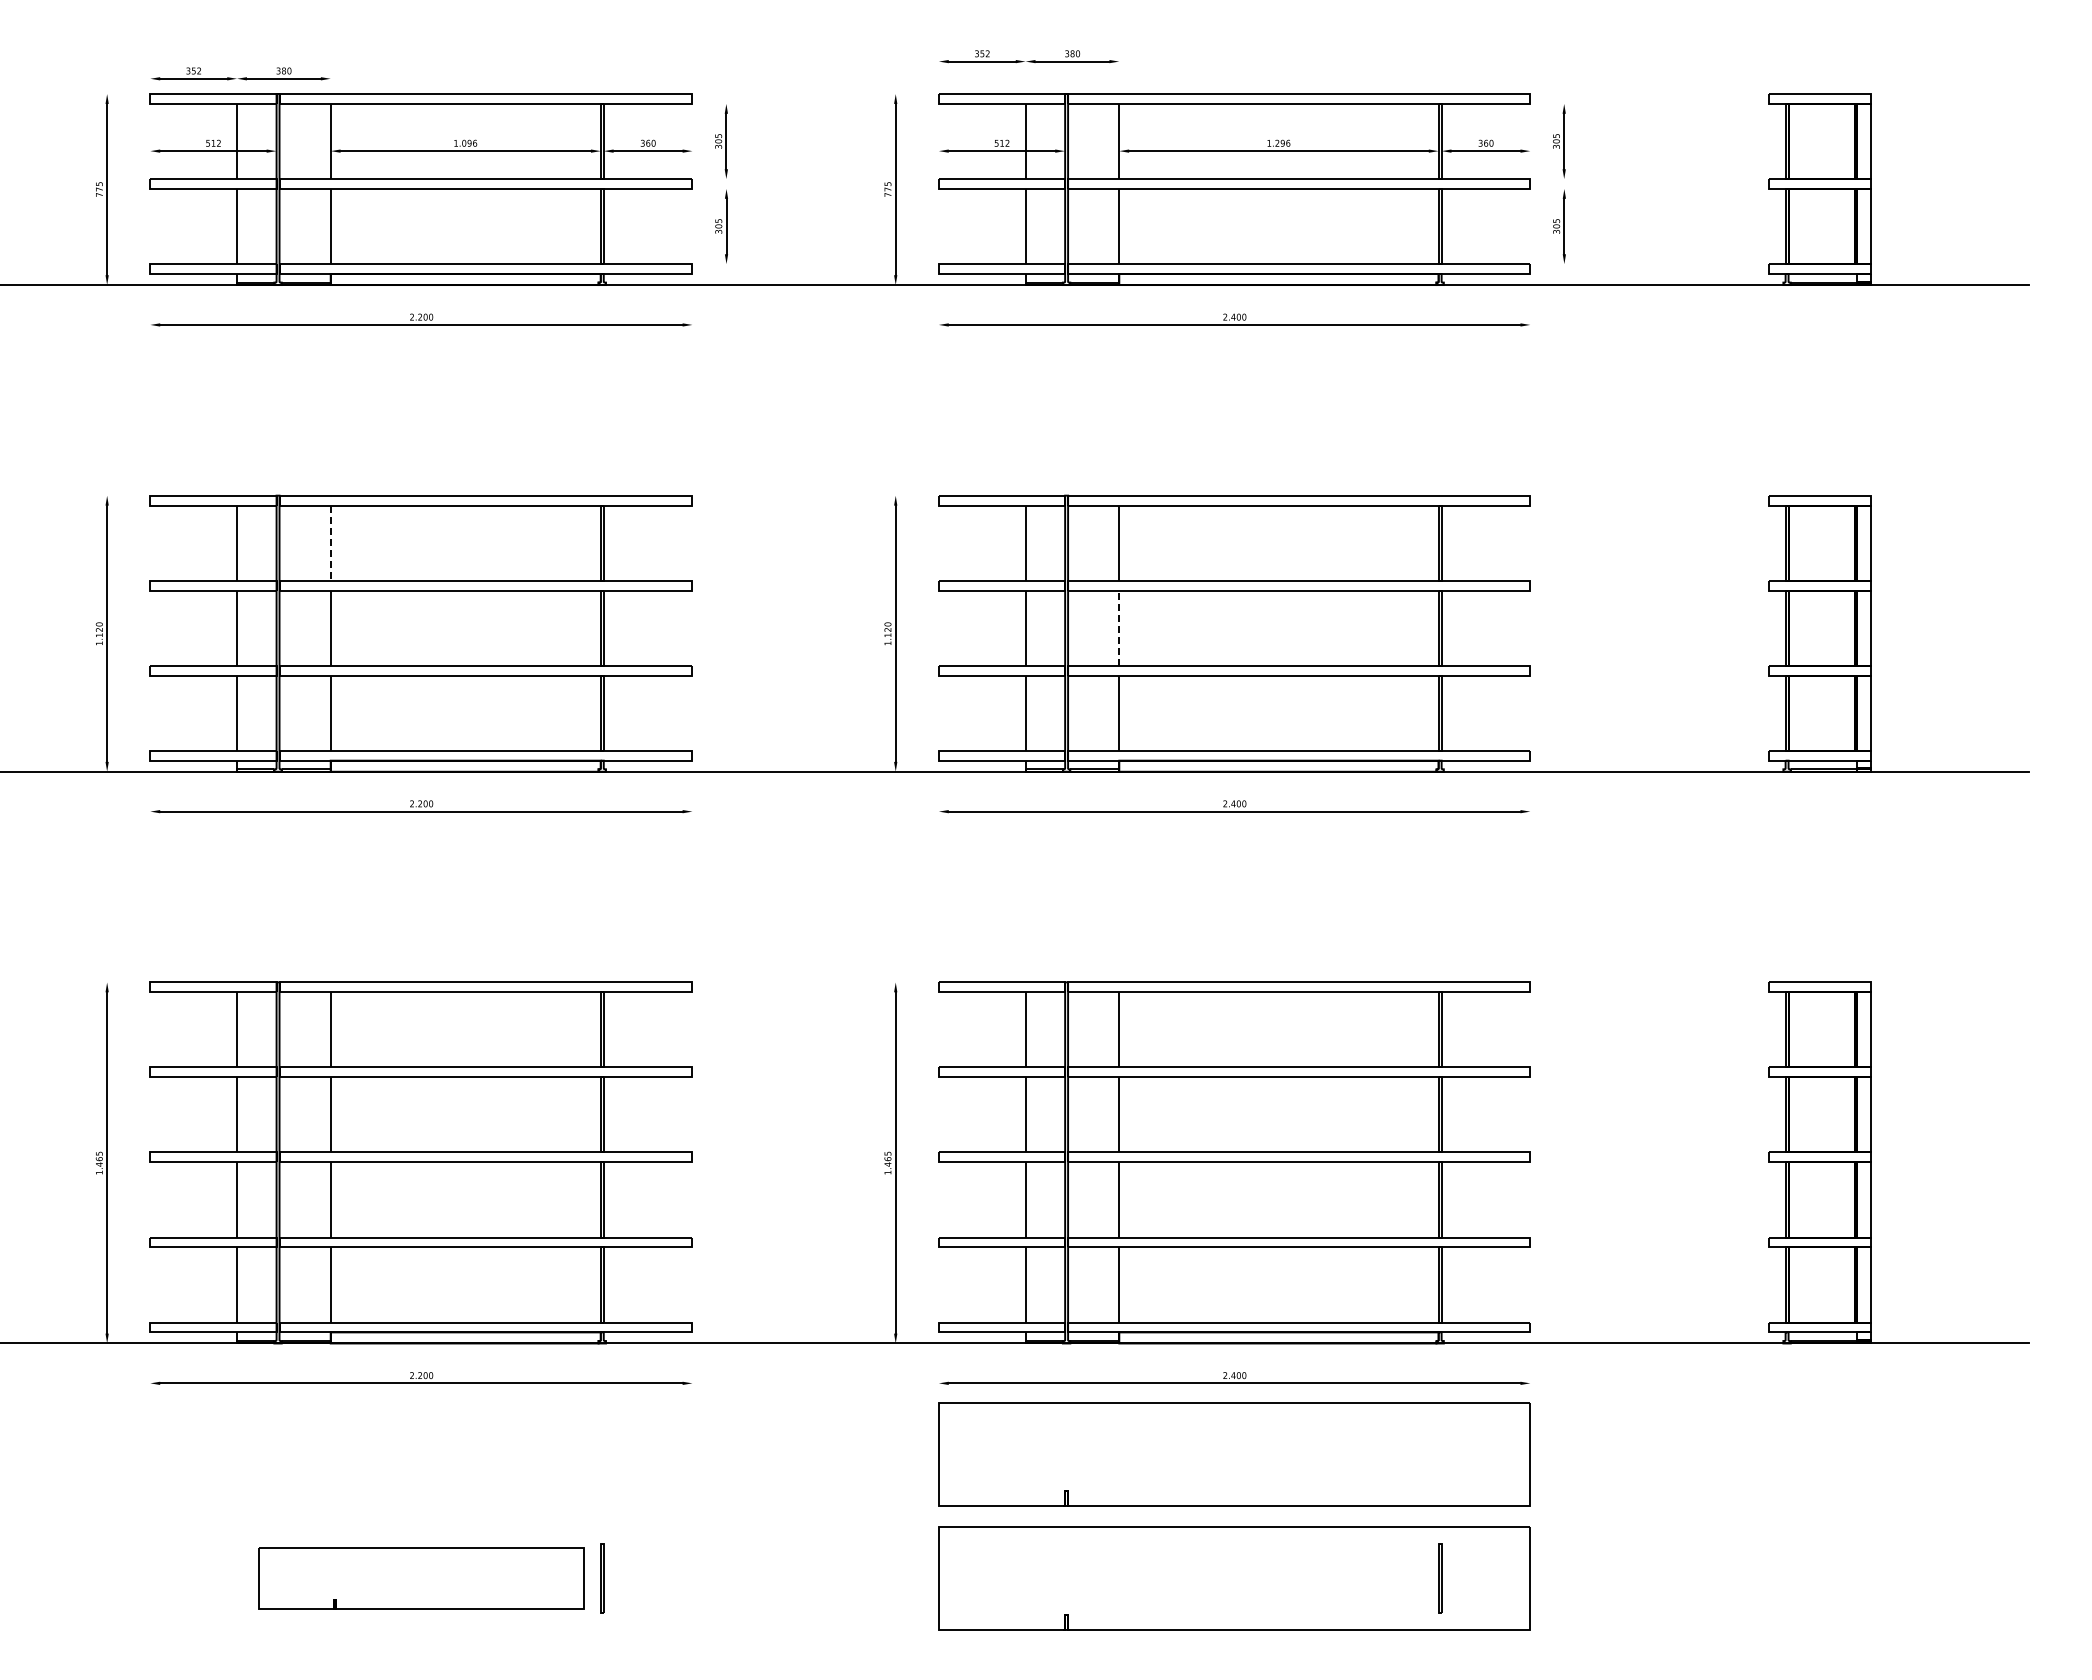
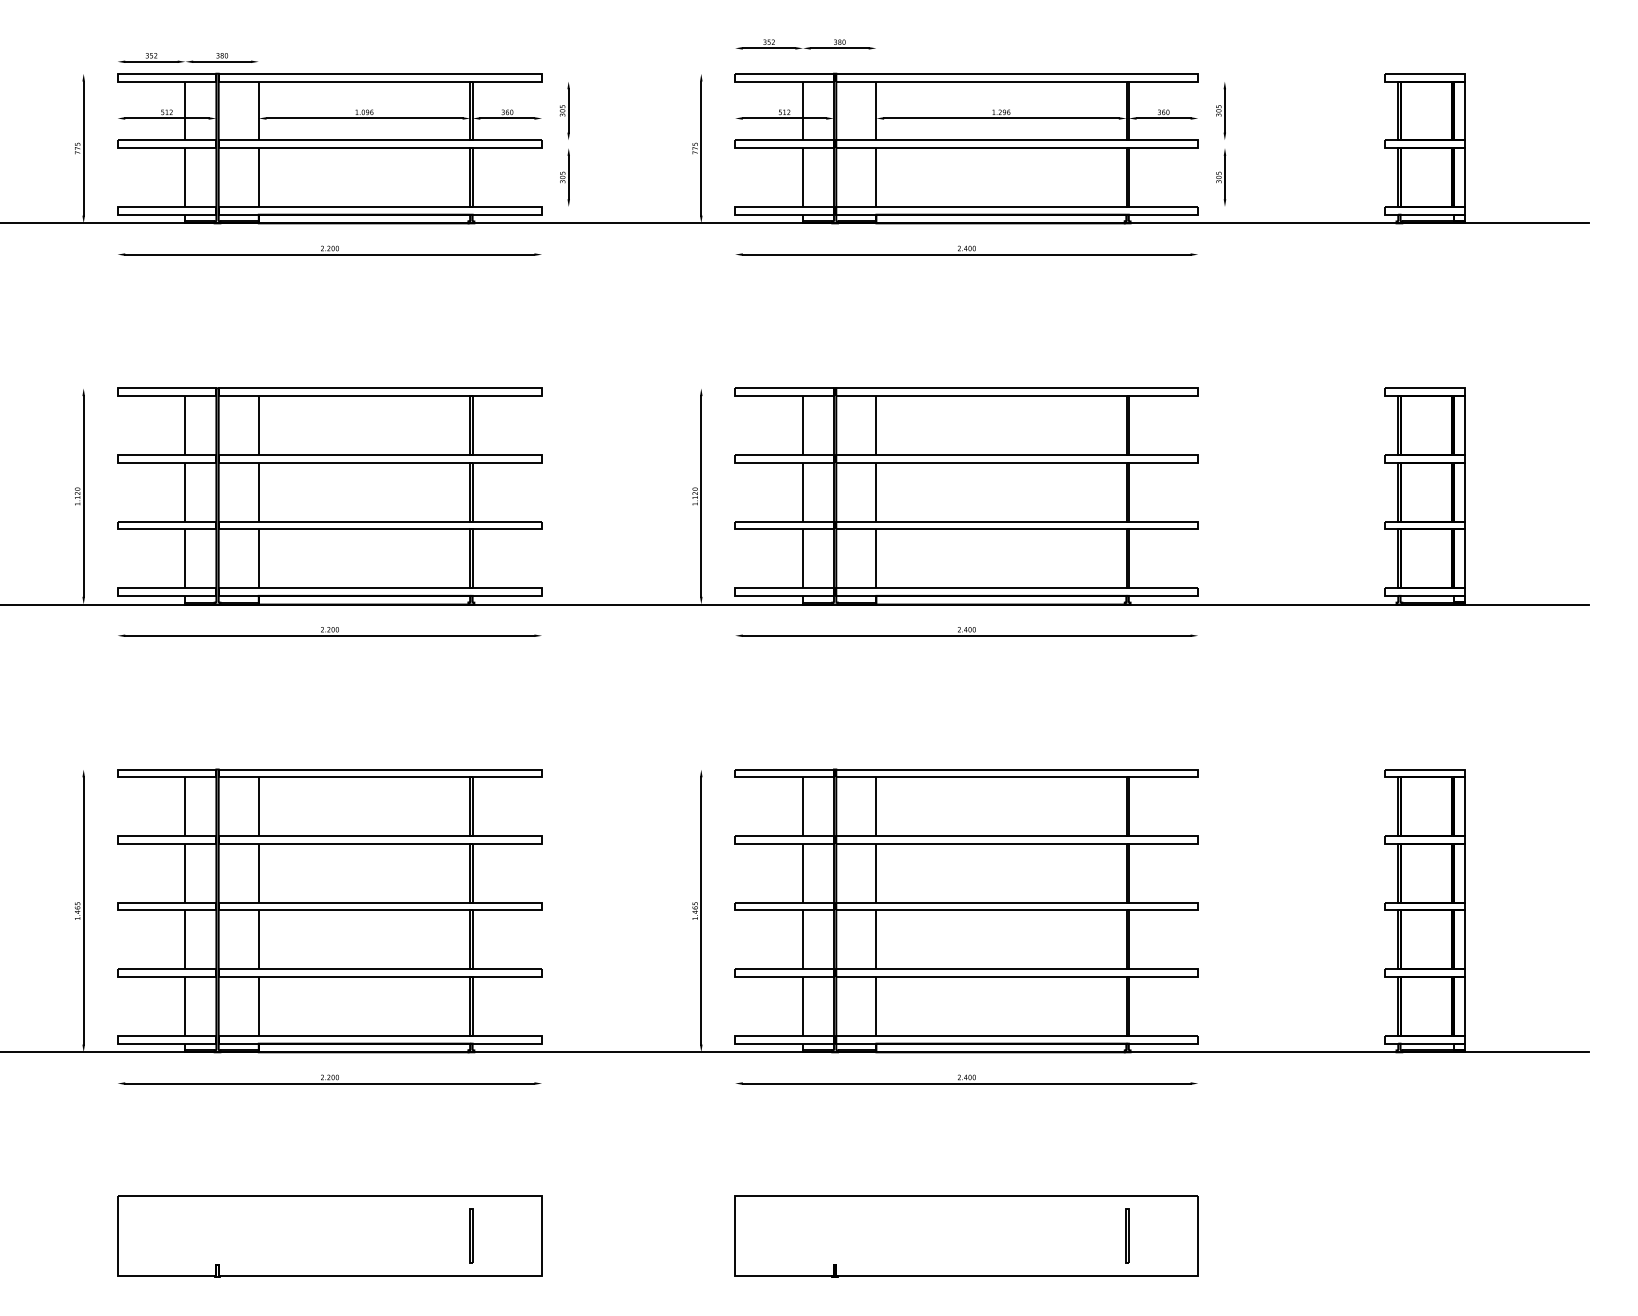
line: (330, 543) -> (258, 425), dashed -> solid
line: (1119, 628) -> (876, 492), dashed -> solid
part: (1234, 1454) -> (966, 1139), removed
part: (420, 1578) -> (329, 1236), size x1.67

